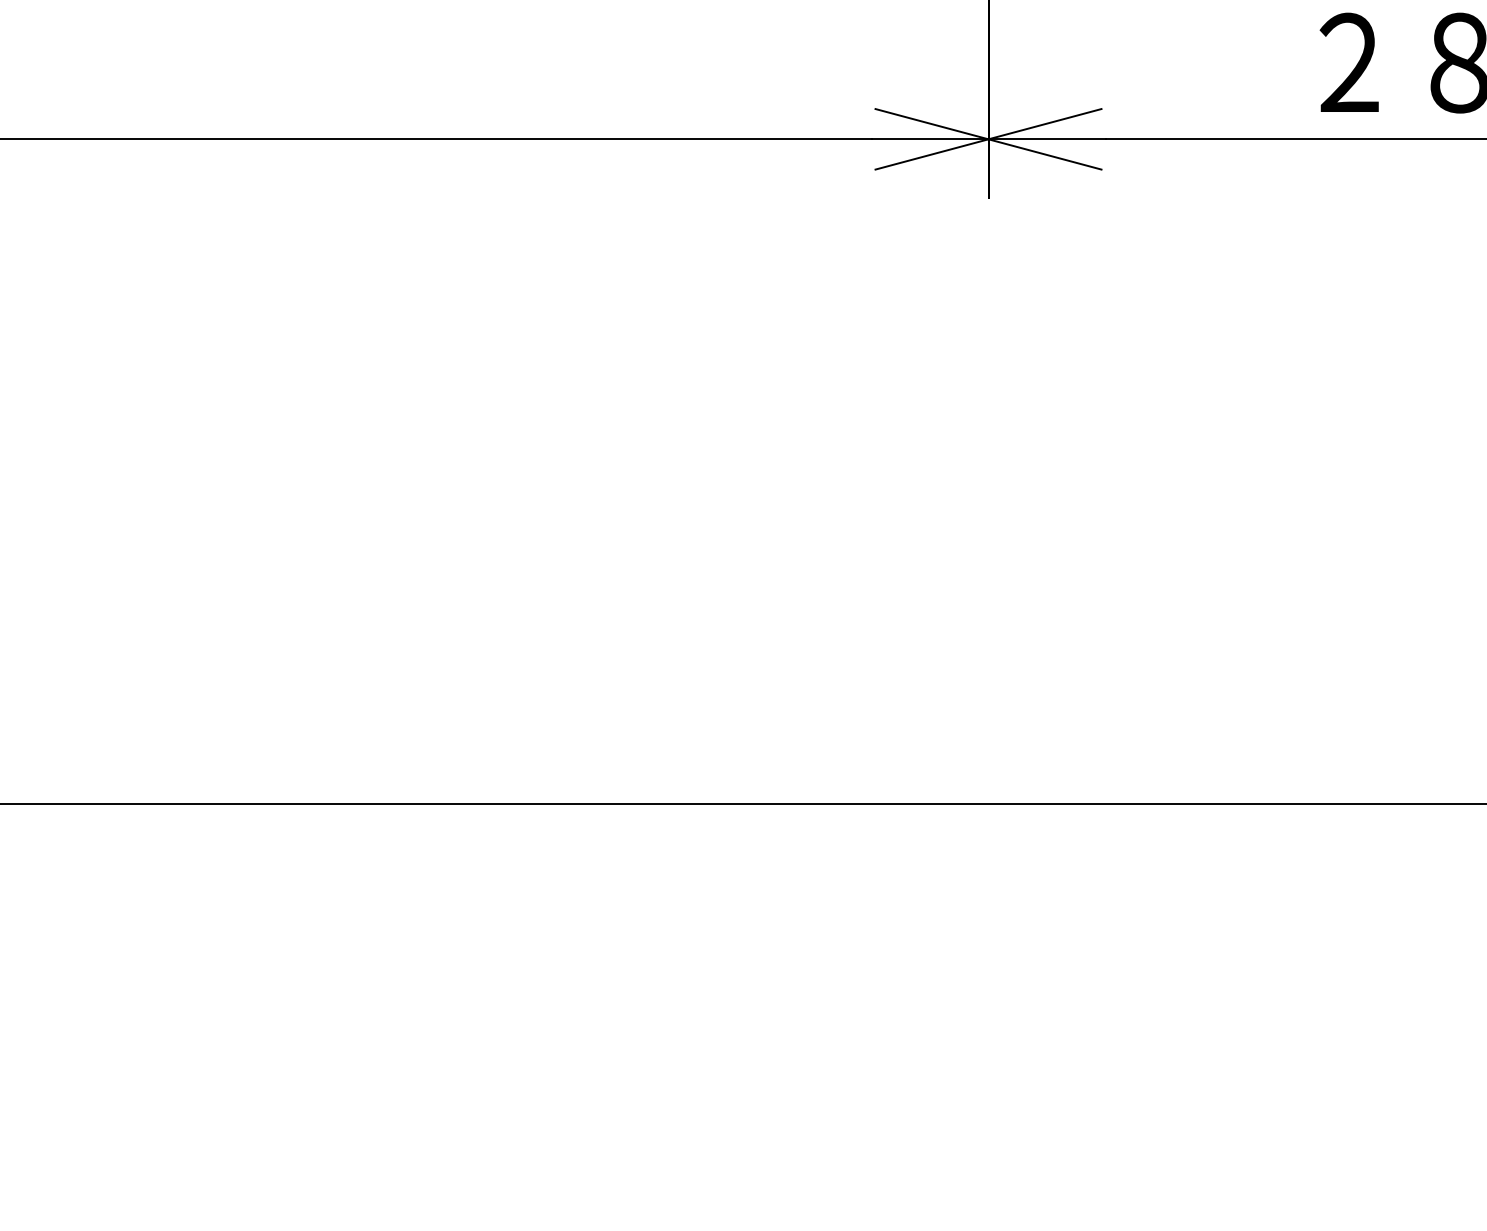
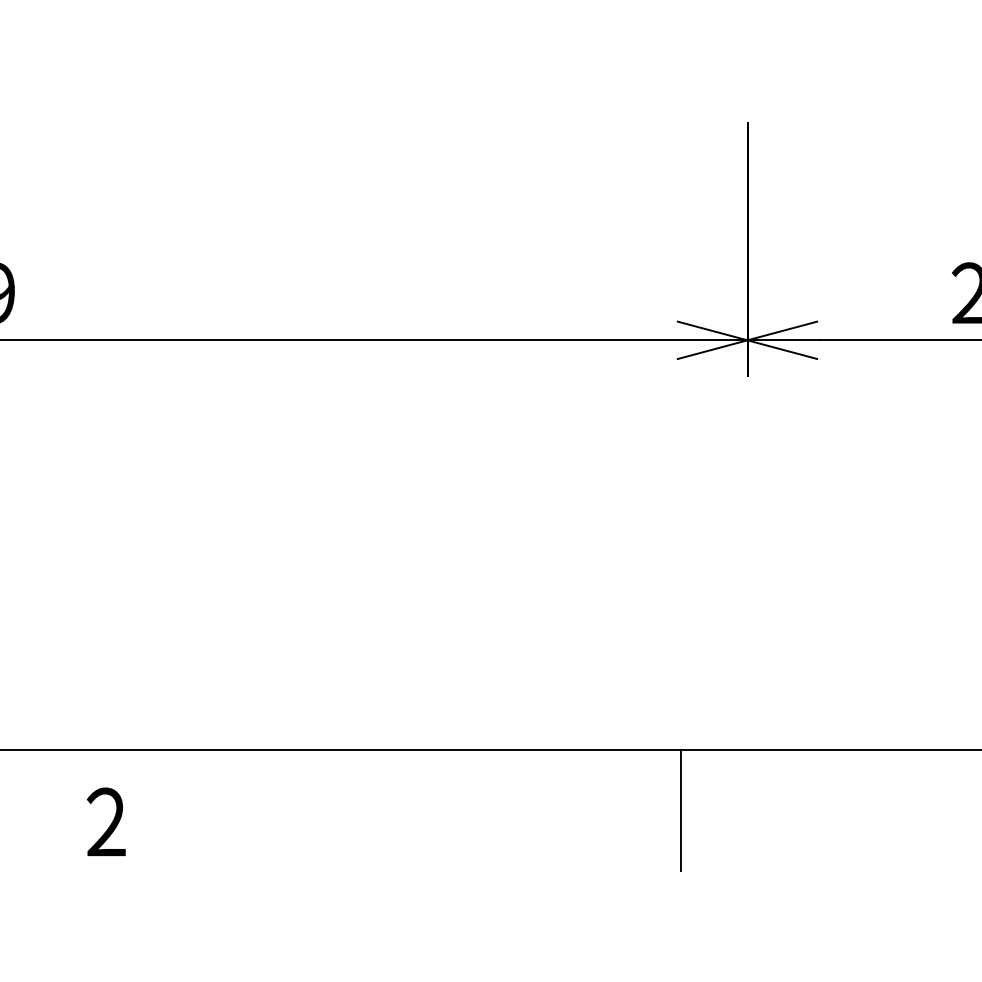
line: (879, 901) -> (680, 810), added

